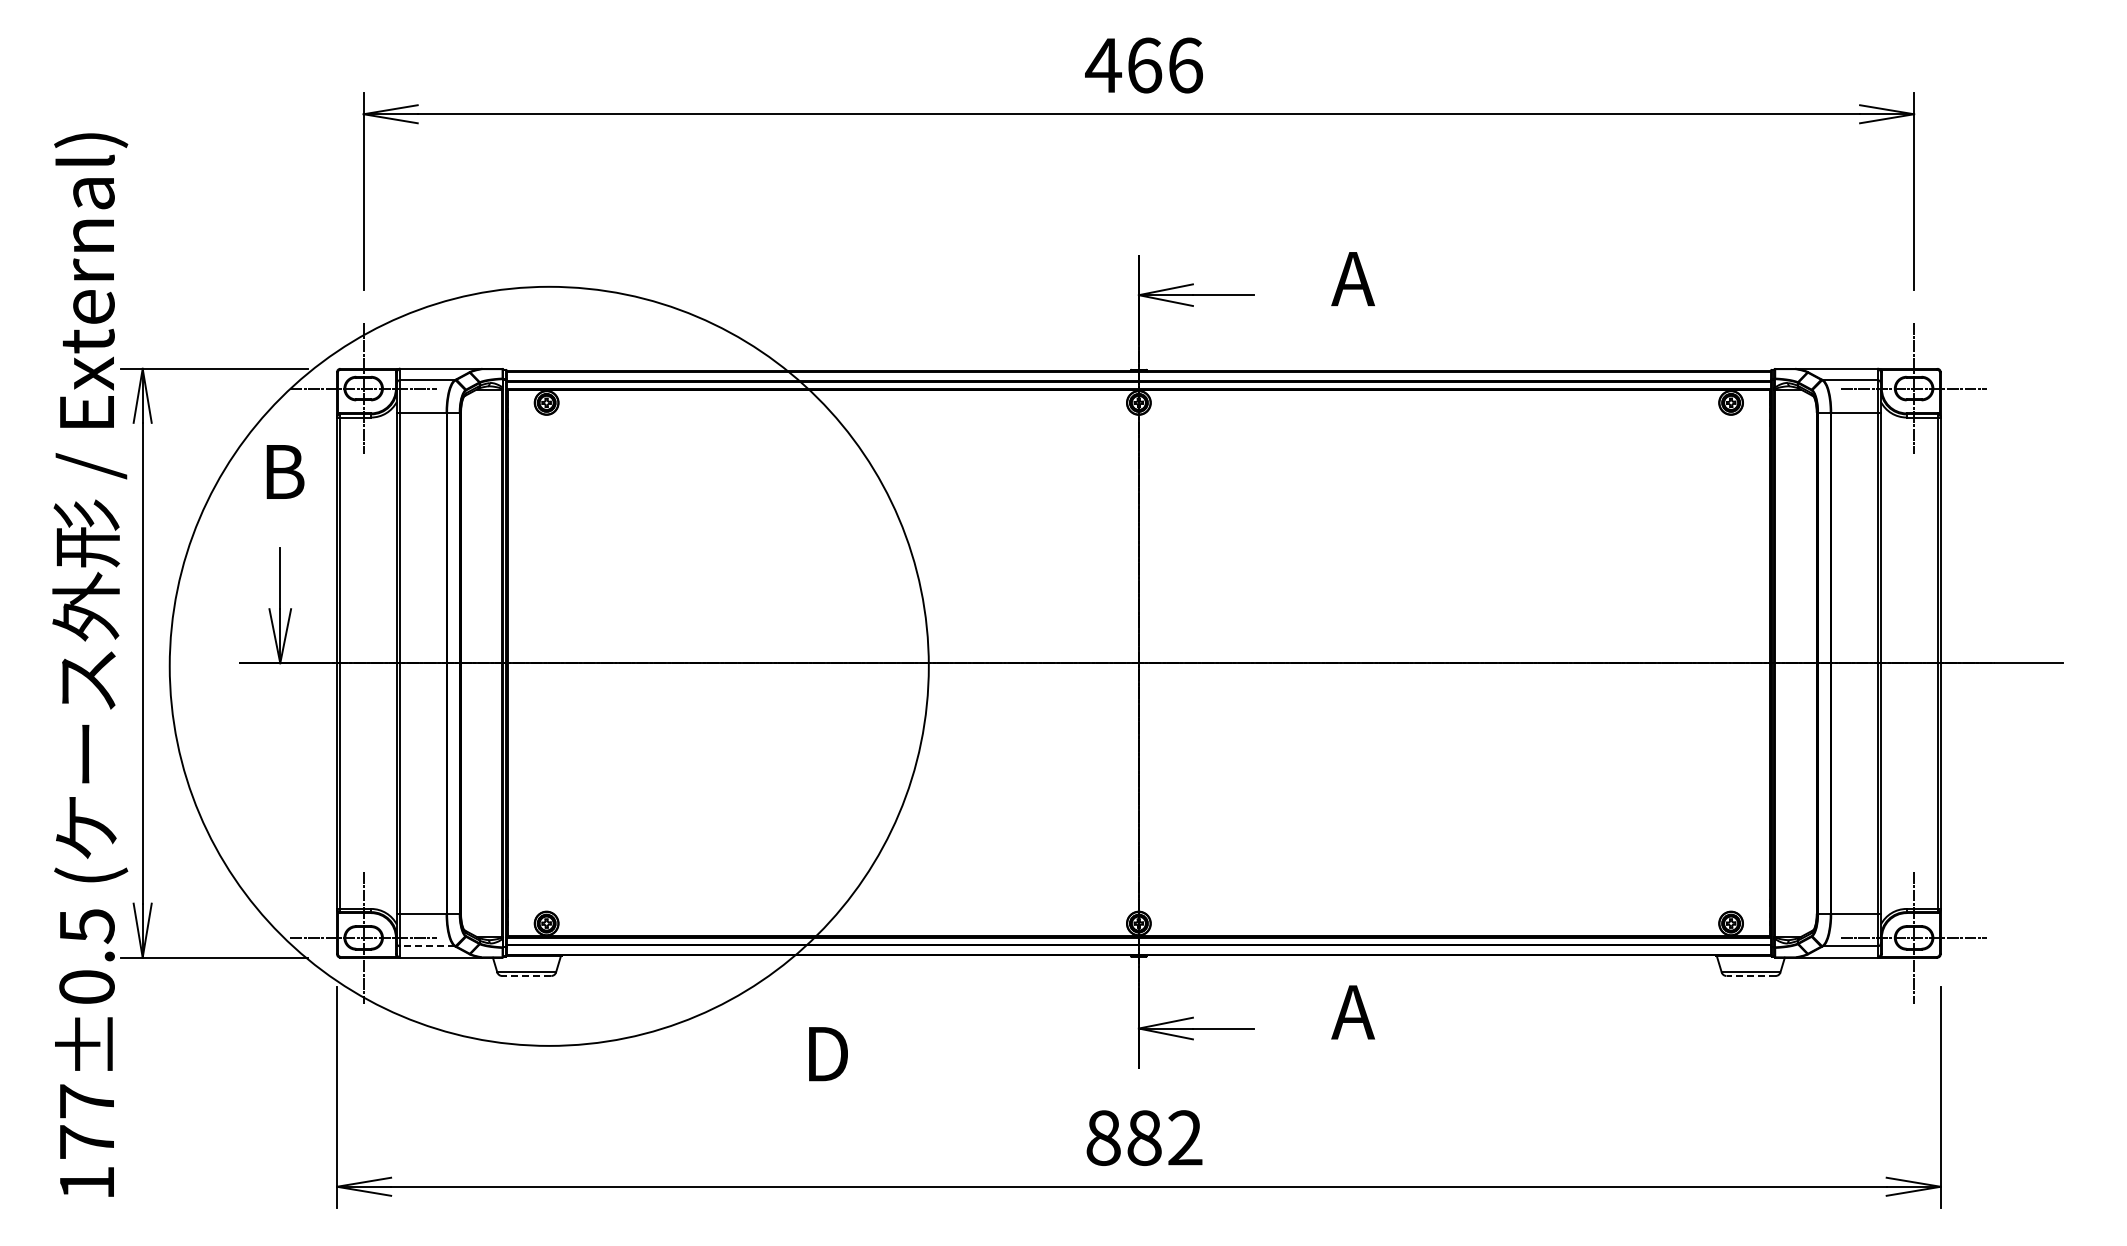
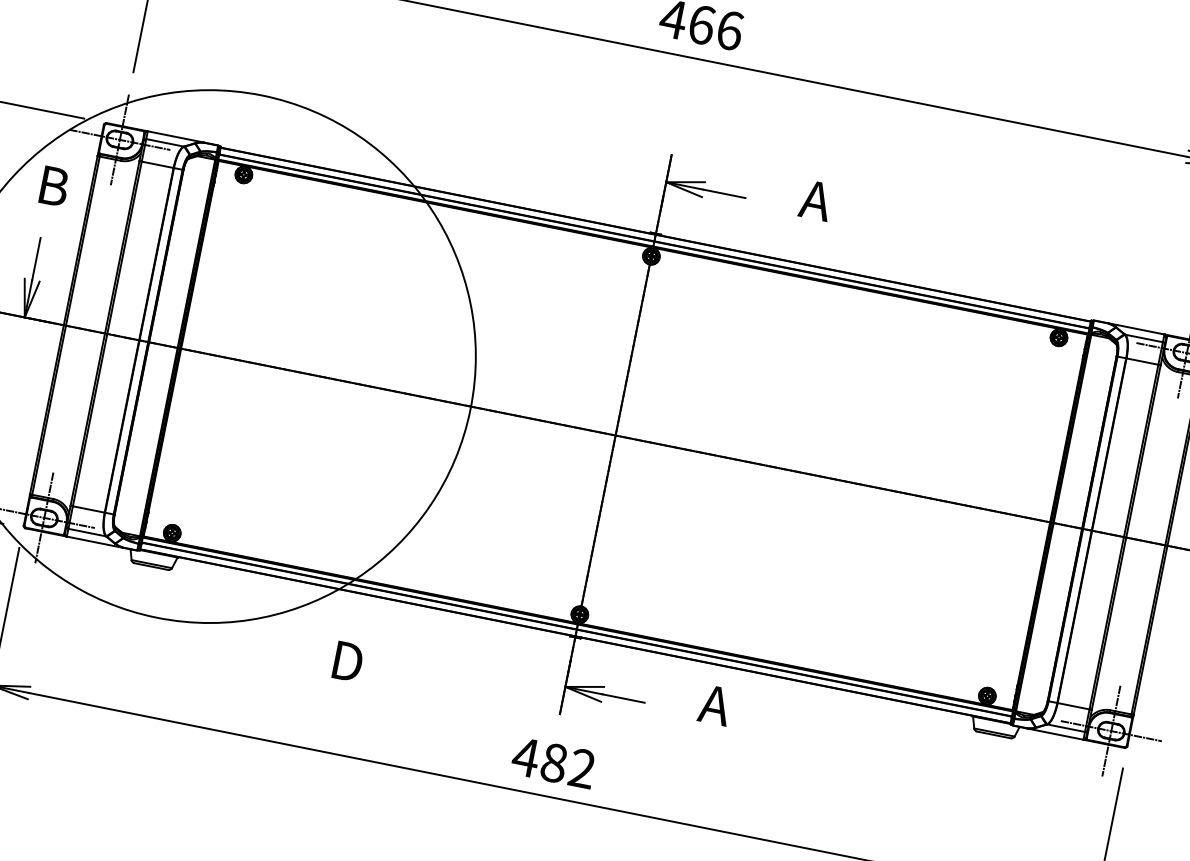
line: (427, 946) -> (87, 532), dashed -> solid
line: (526, 976) -> (151, 566), dashed -> solid
line: (1751, 976) -> (994, 735), dashed -> solid
text: (1102, 1137) -> (525, 756), 882 -> 482

